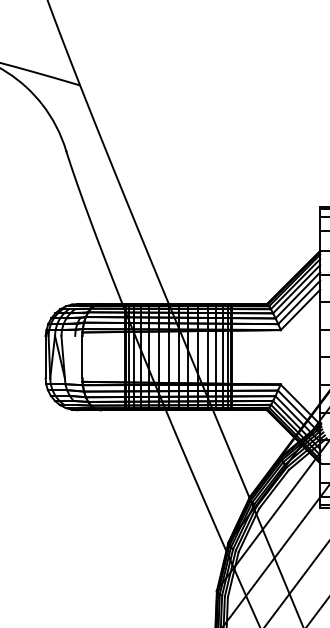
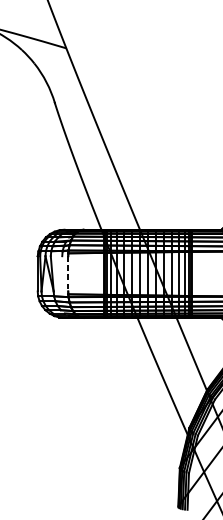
line: (82, 357) -> (68, 274), solid -> dashed

